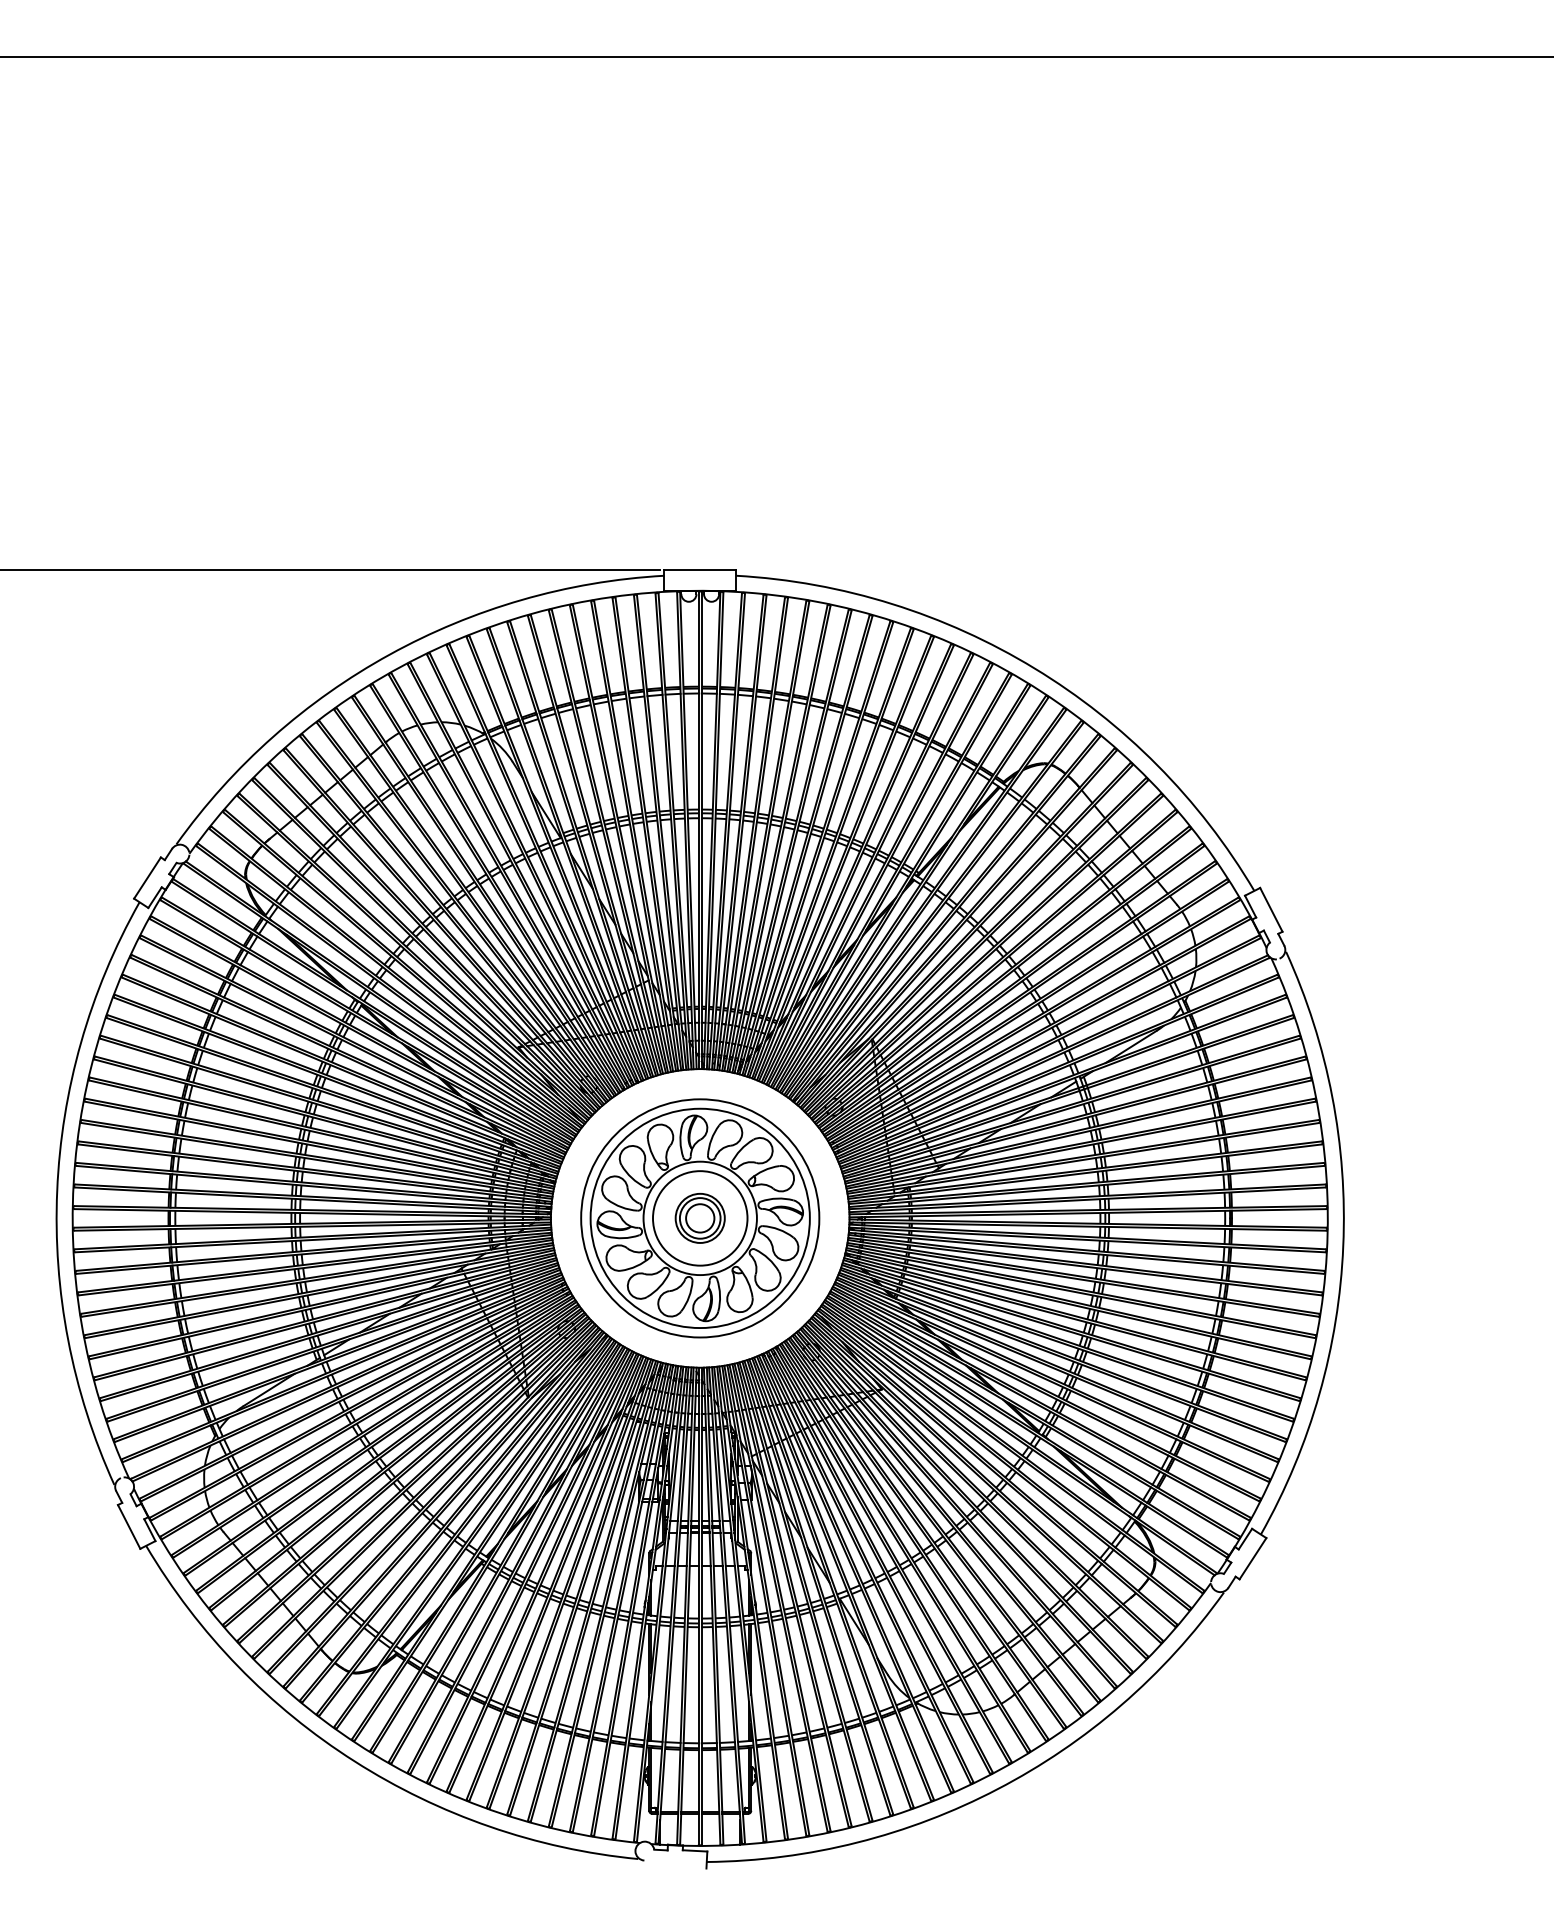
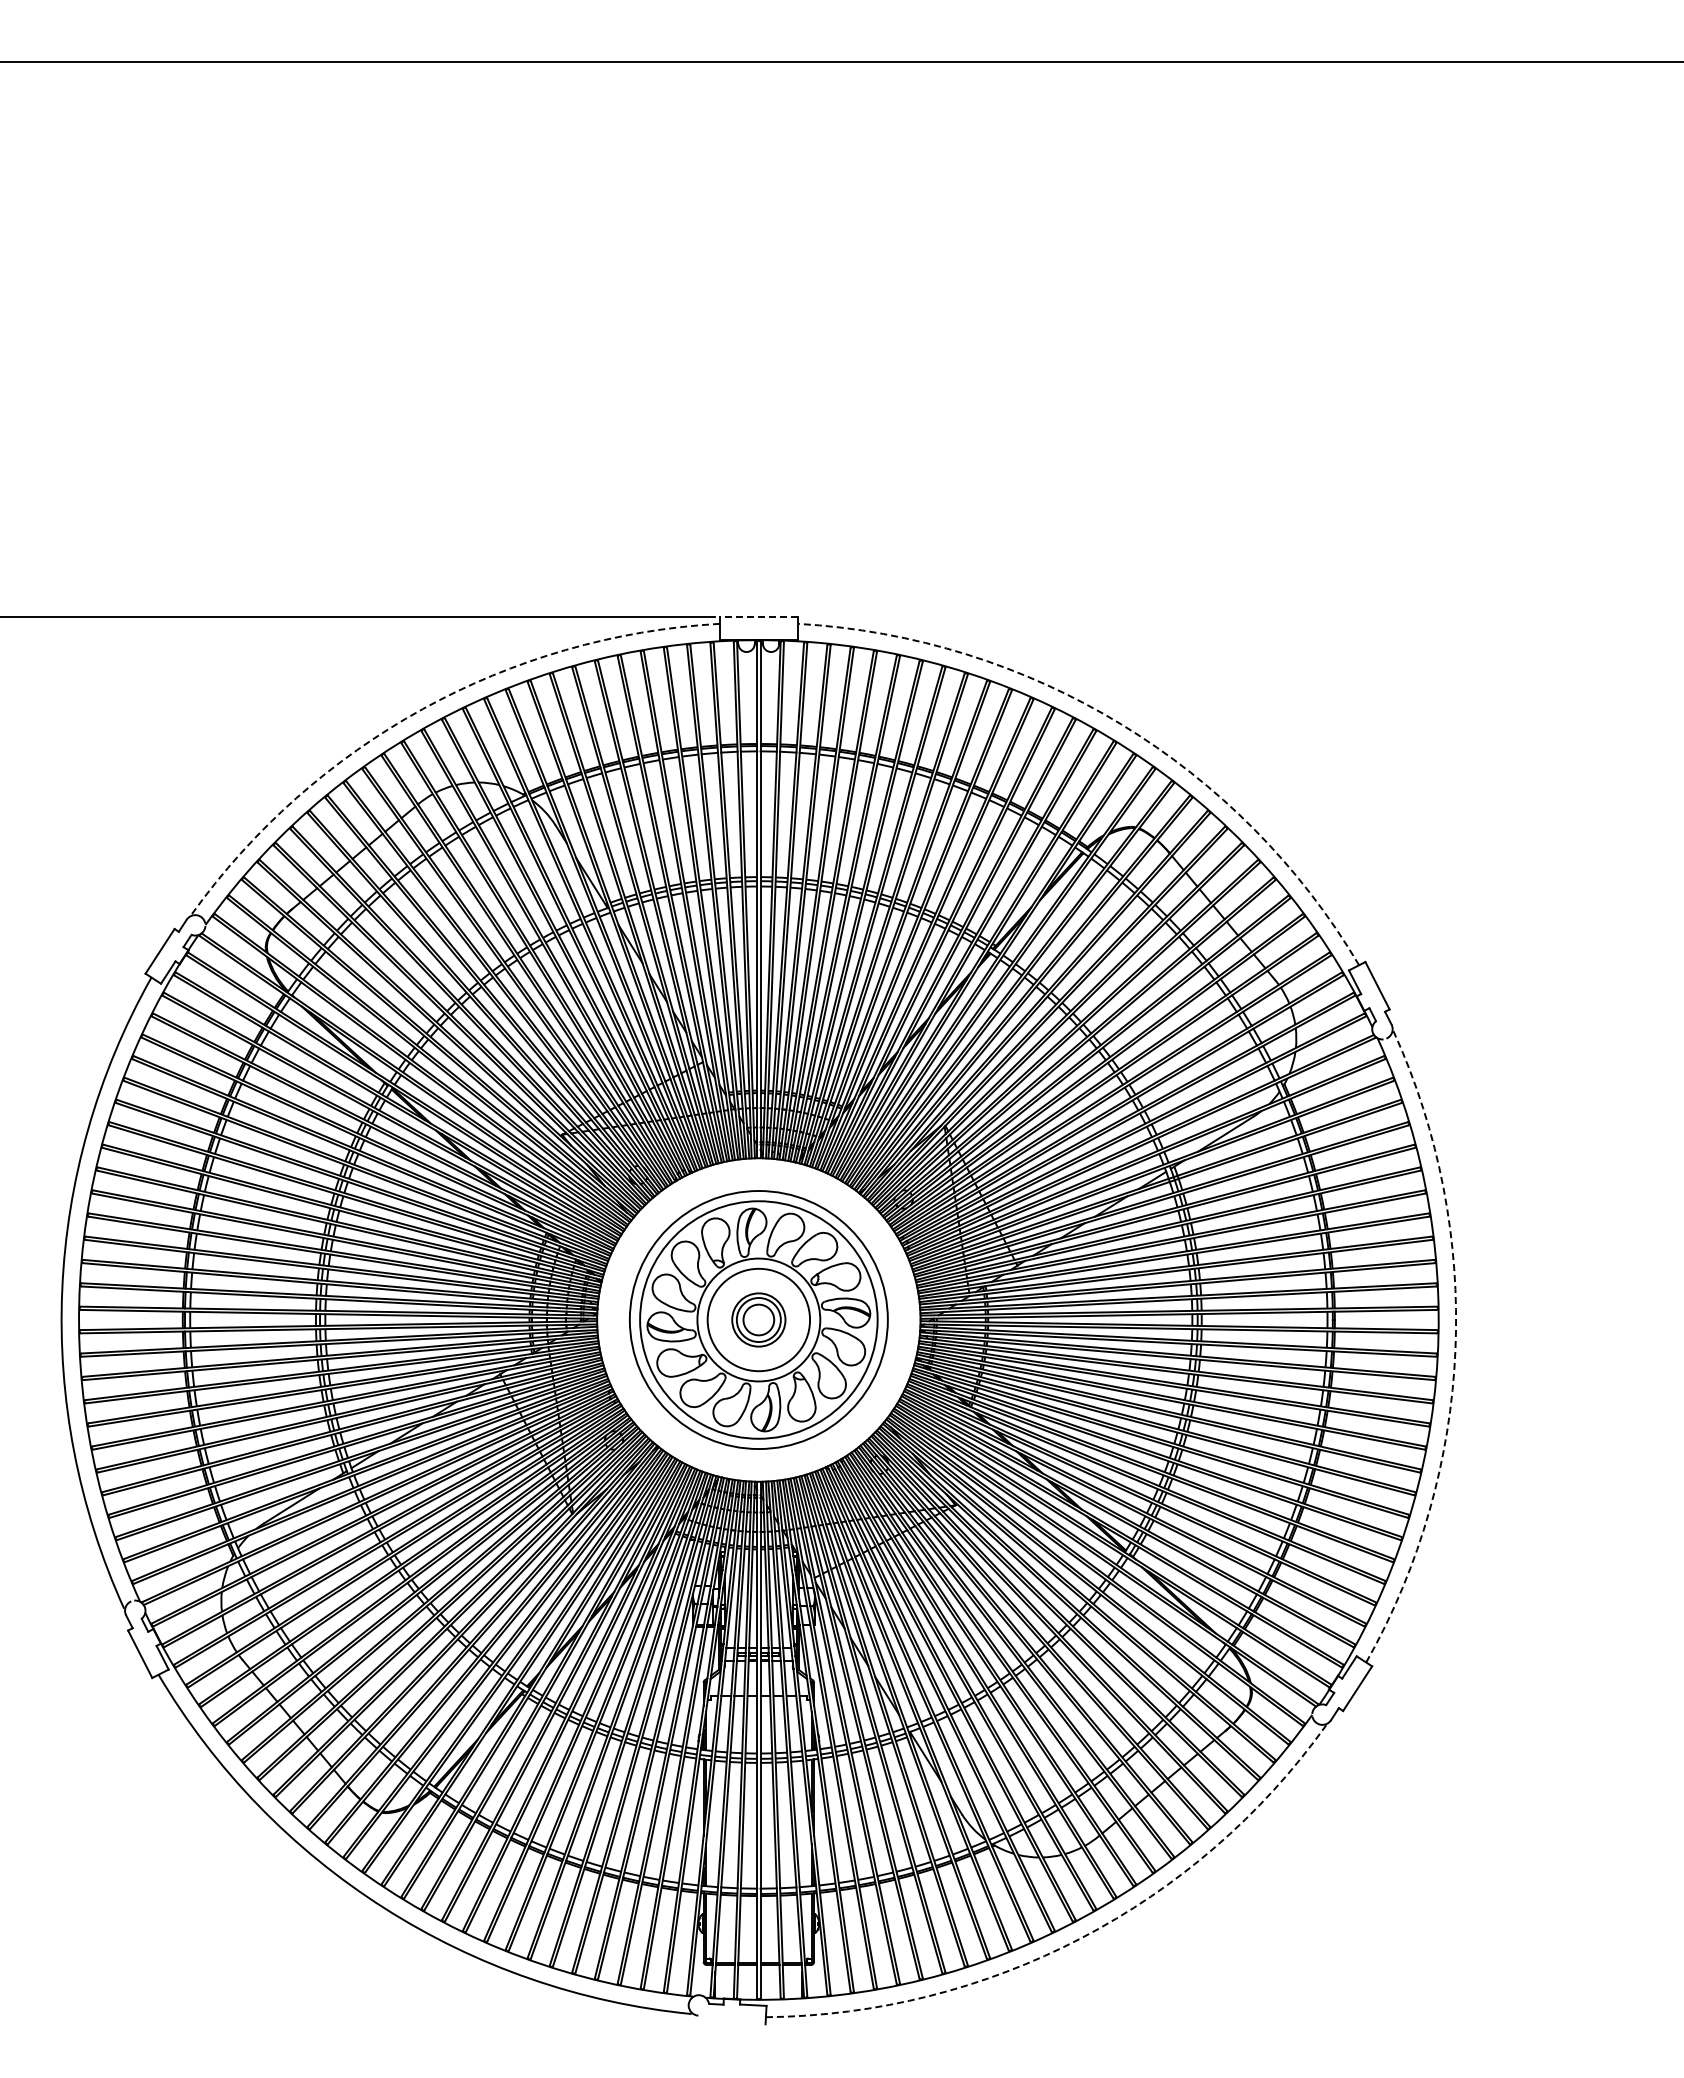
line: (699, 569) -> (758, 617), solid -> dashed
arc: (389, 654) -> (422, 709), solid -> dashed
arc: (1035, 668) -> (1121, 724), solid -> dashed
arc: (1343, 1246) -> (1455, 1350), solid -> dashed
arc: (998, 1789) -> (1081, 1938), solid -> dashed

